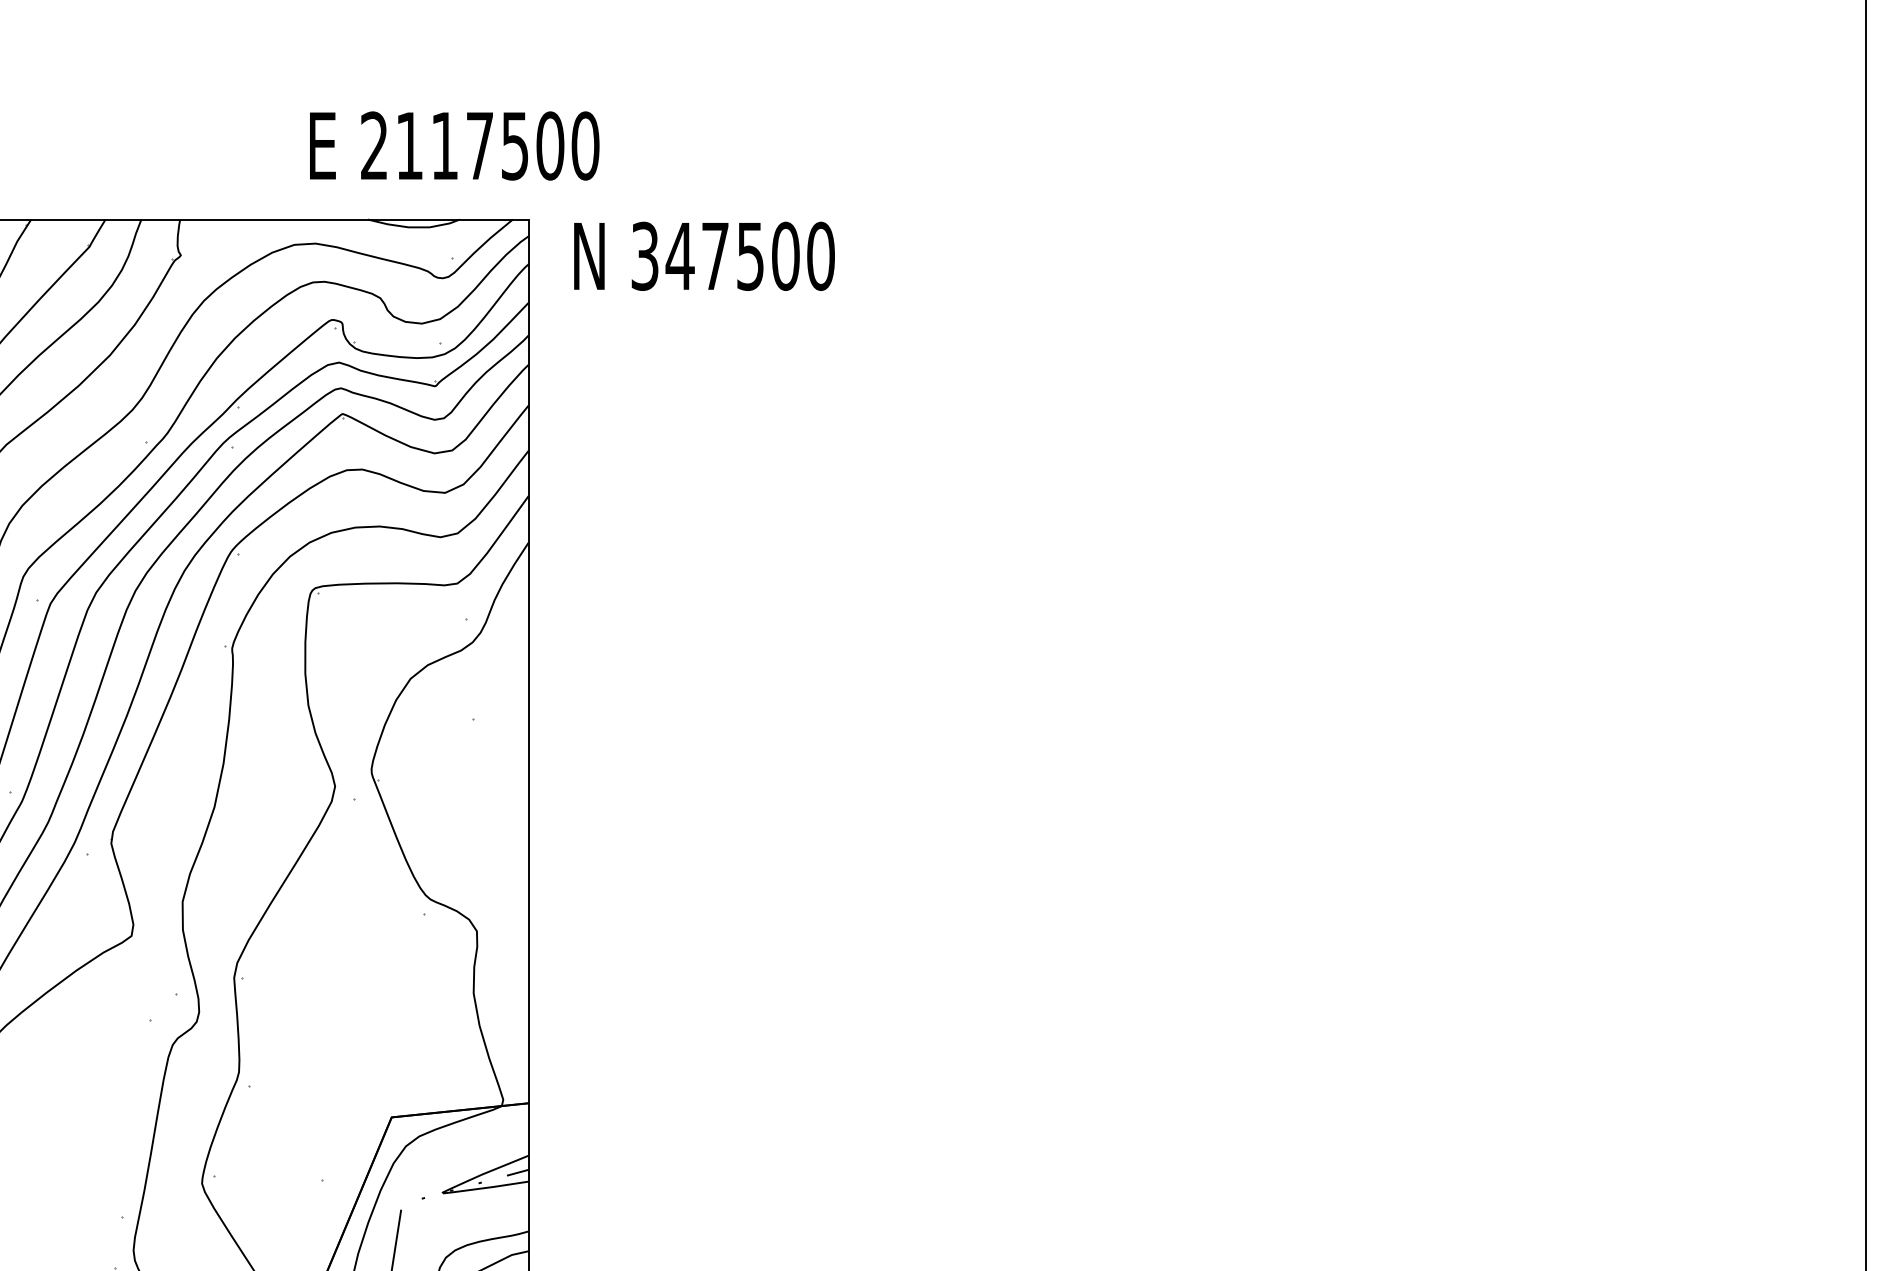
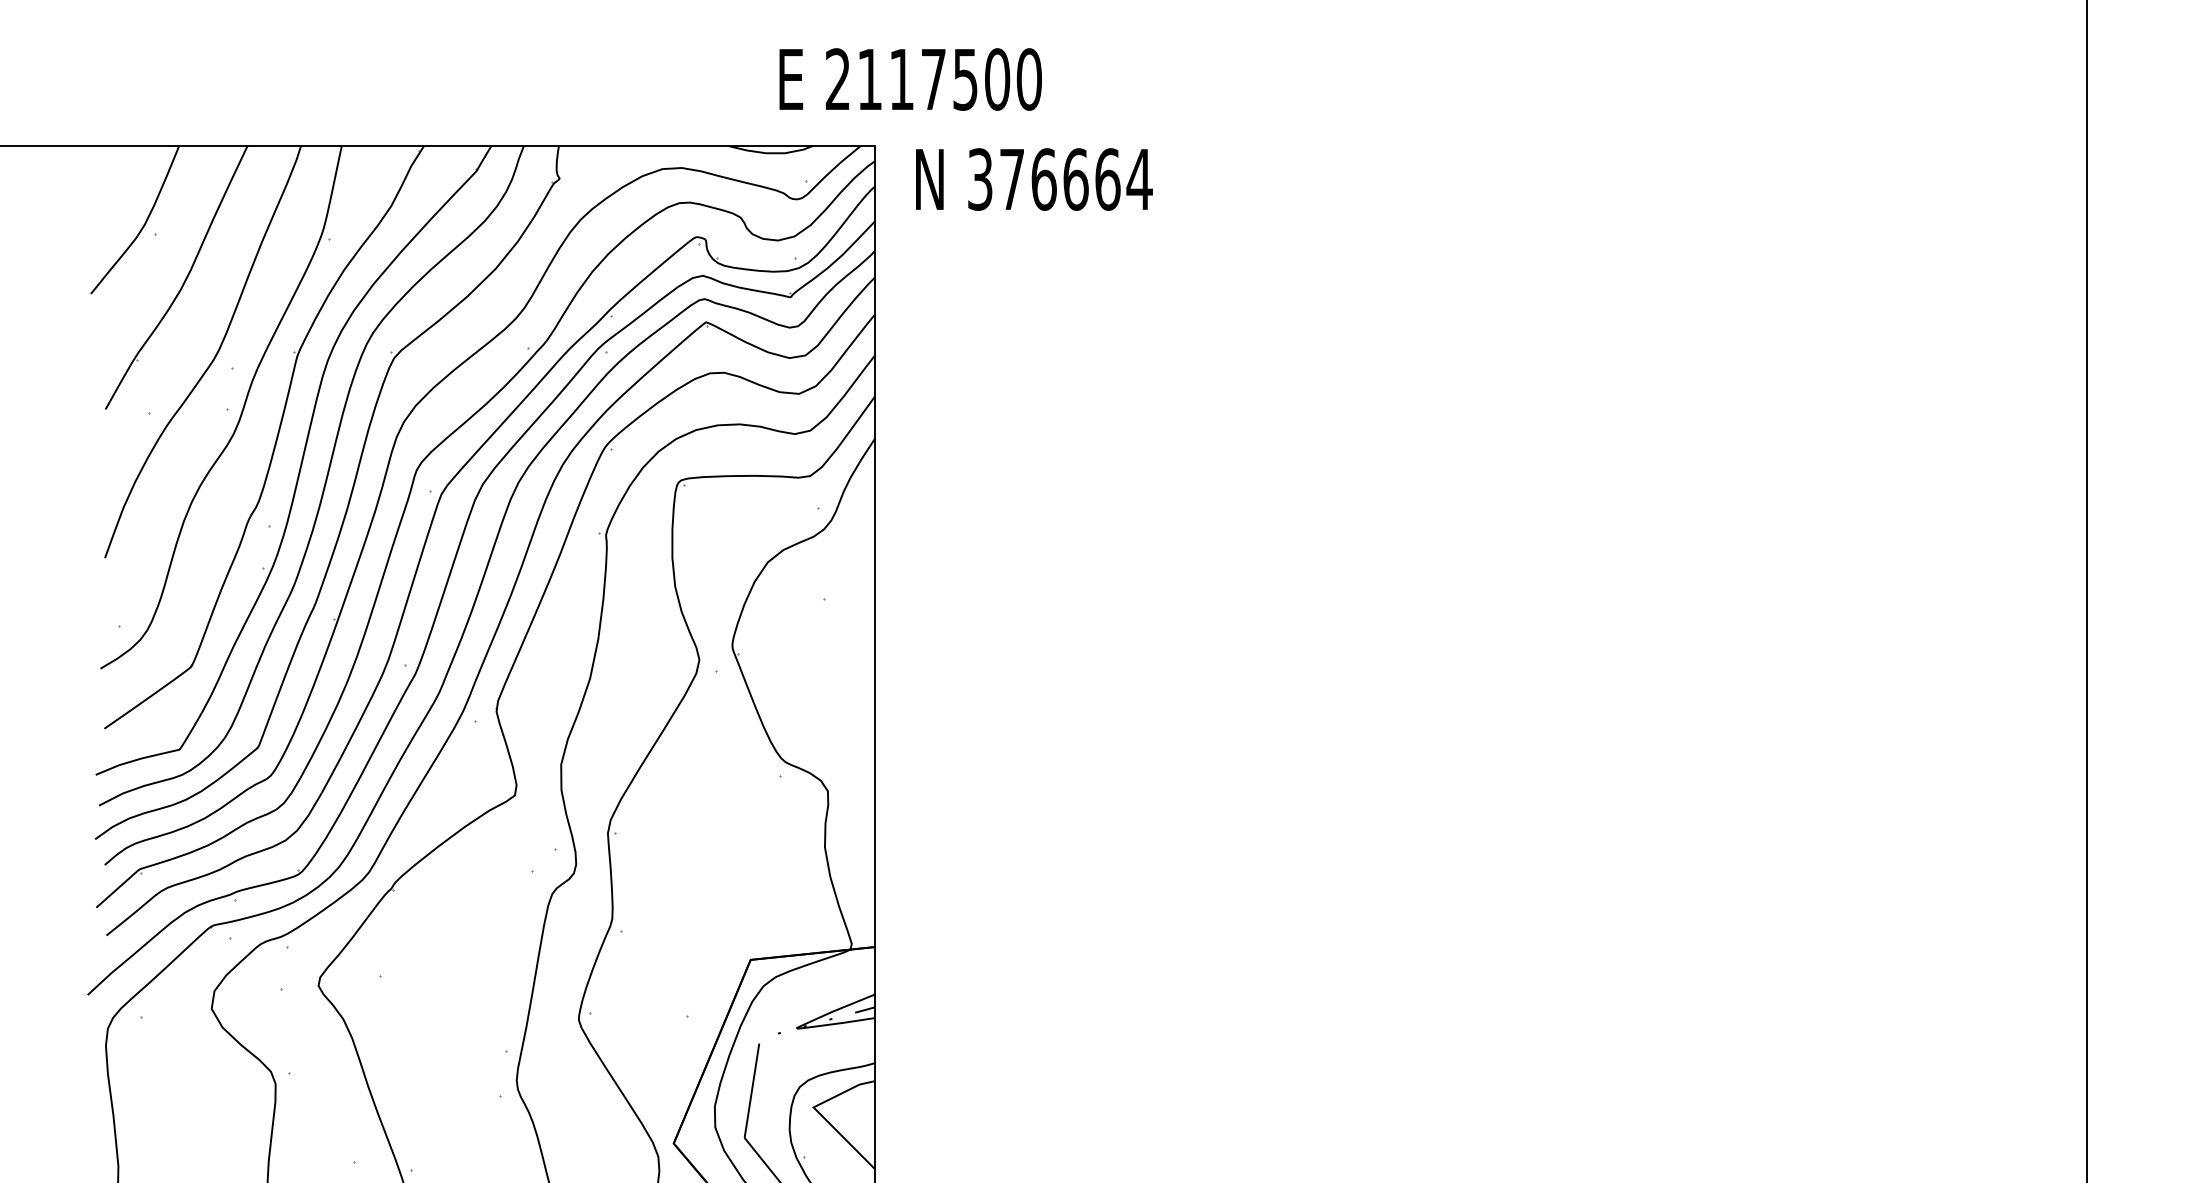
text: (454, 145) -> (910, 79), moved
text: (750, 256) -> (1075, 179), 347500 -> 376664

